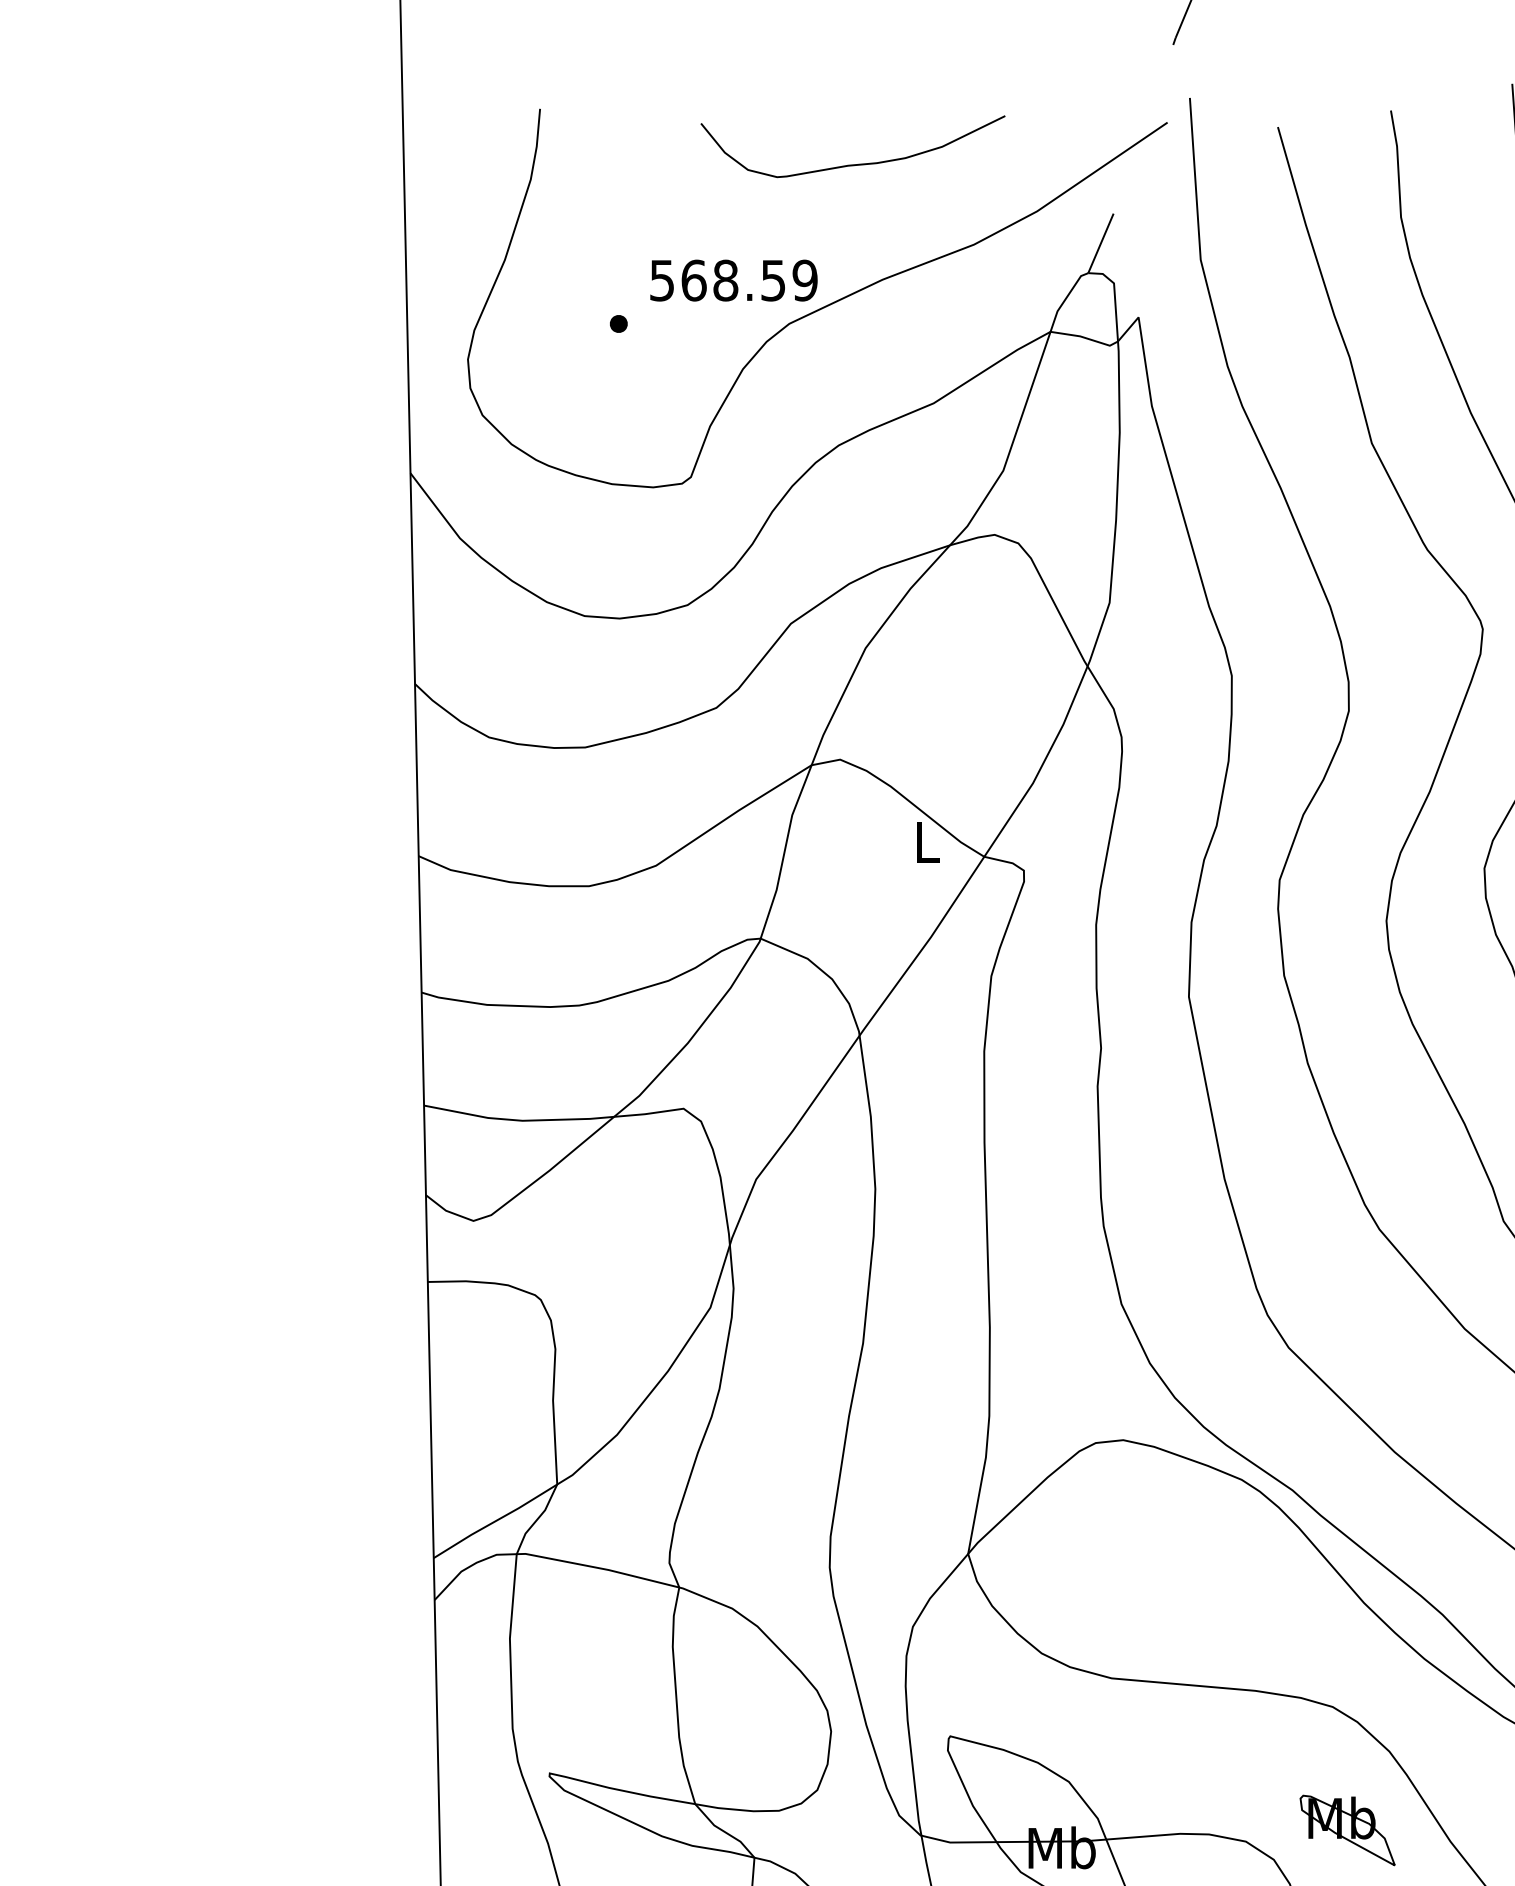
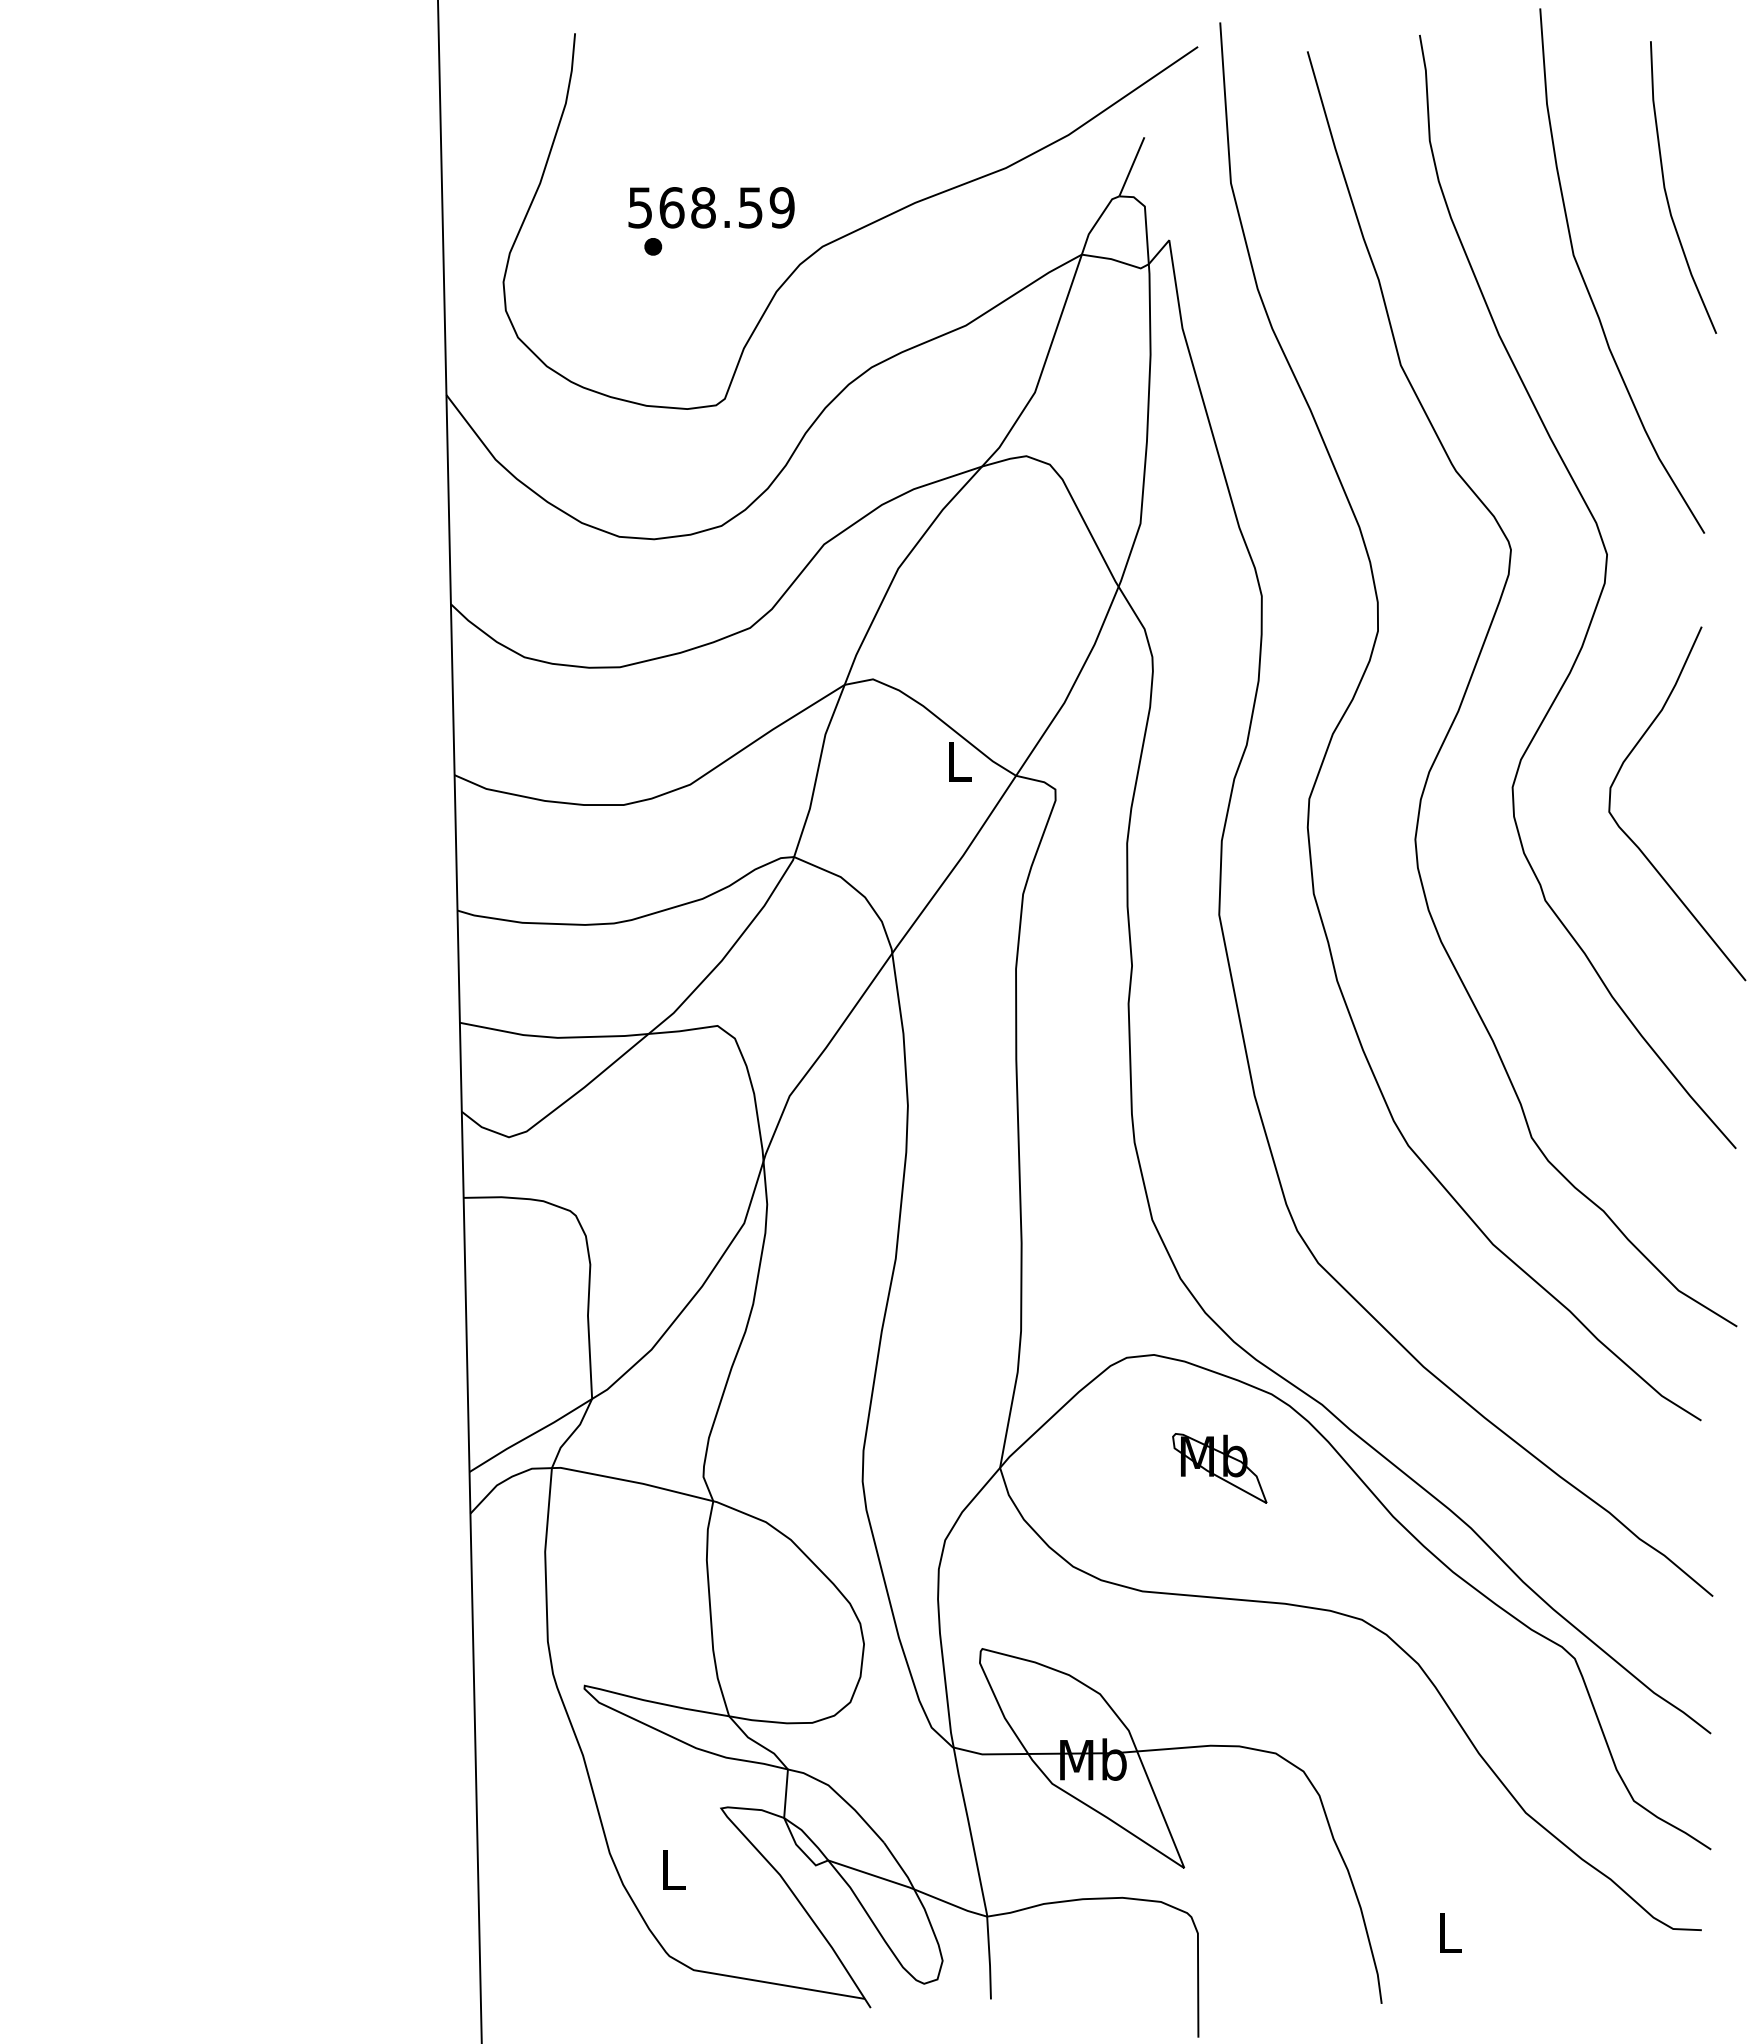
curve: (852, 164) -> (885, 88), removed
text: (733, 280) -> (711, 207), moved
part: (1347, 1830) -> (1219, 1468), moved

